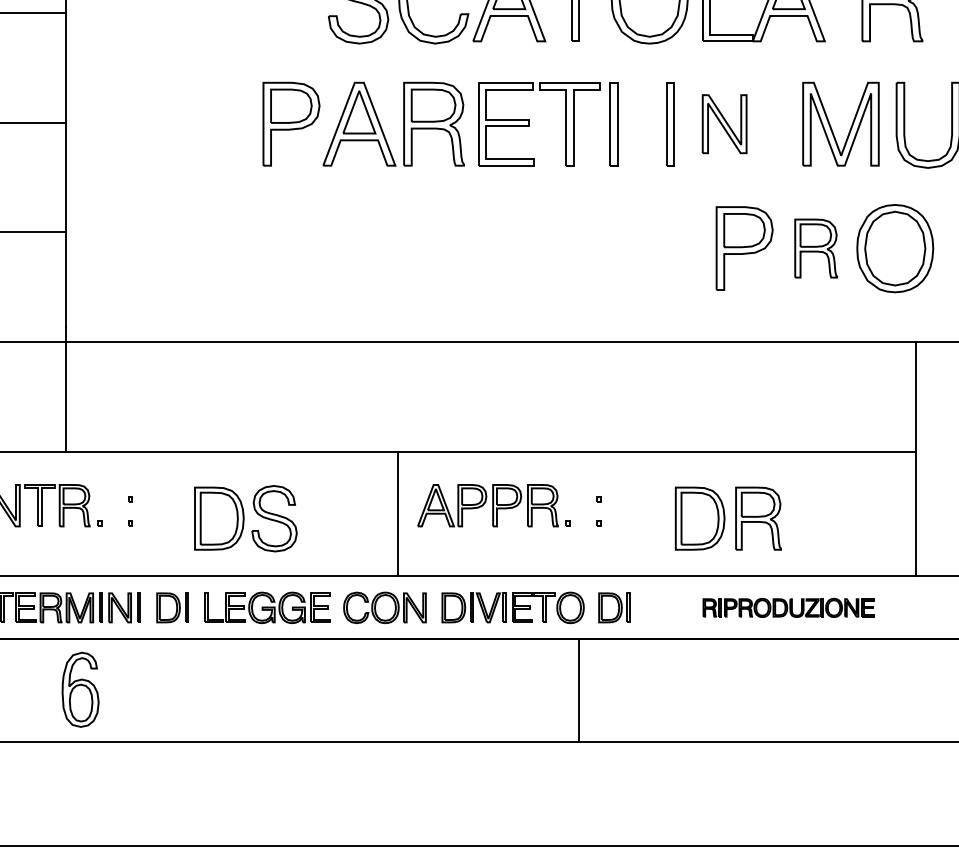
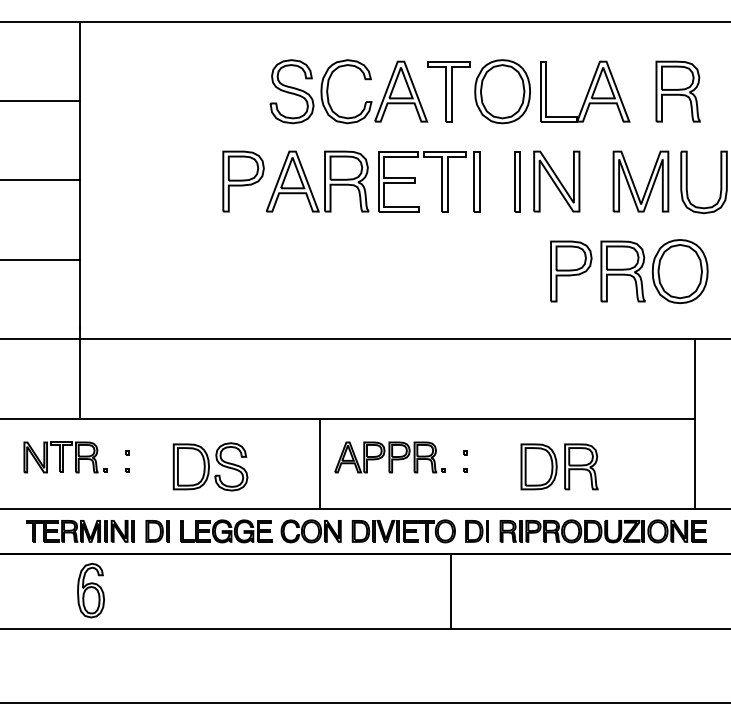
part: (724, 124) -> (556, 181), size x1.43
part: (815, 248) -> (622, 271), size x1.43
part: (787, 608) -> (602, 531), size x1.67

